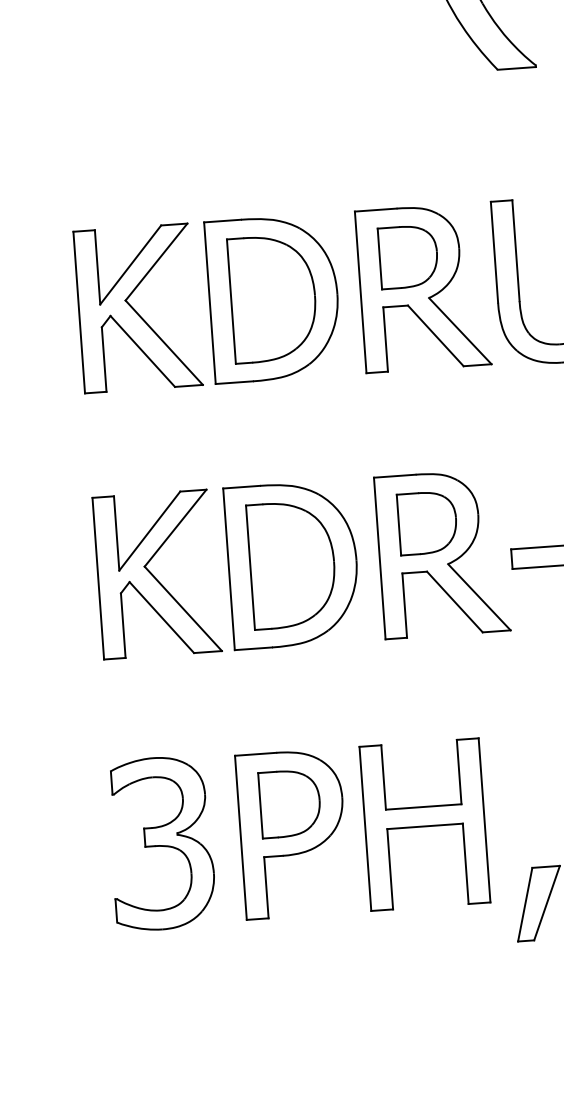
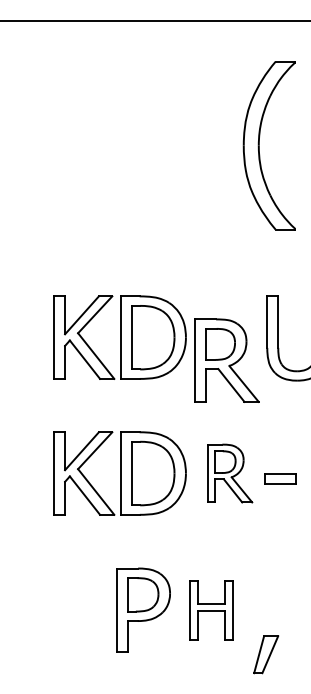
part: (422, 287) -> (226, 360), moved
part: (441, 553) -> (229, 473), size x0.7
part: (425, 824) -> (211, 610), size x0.7
part: (161, 841) -> (76, 609), removed

